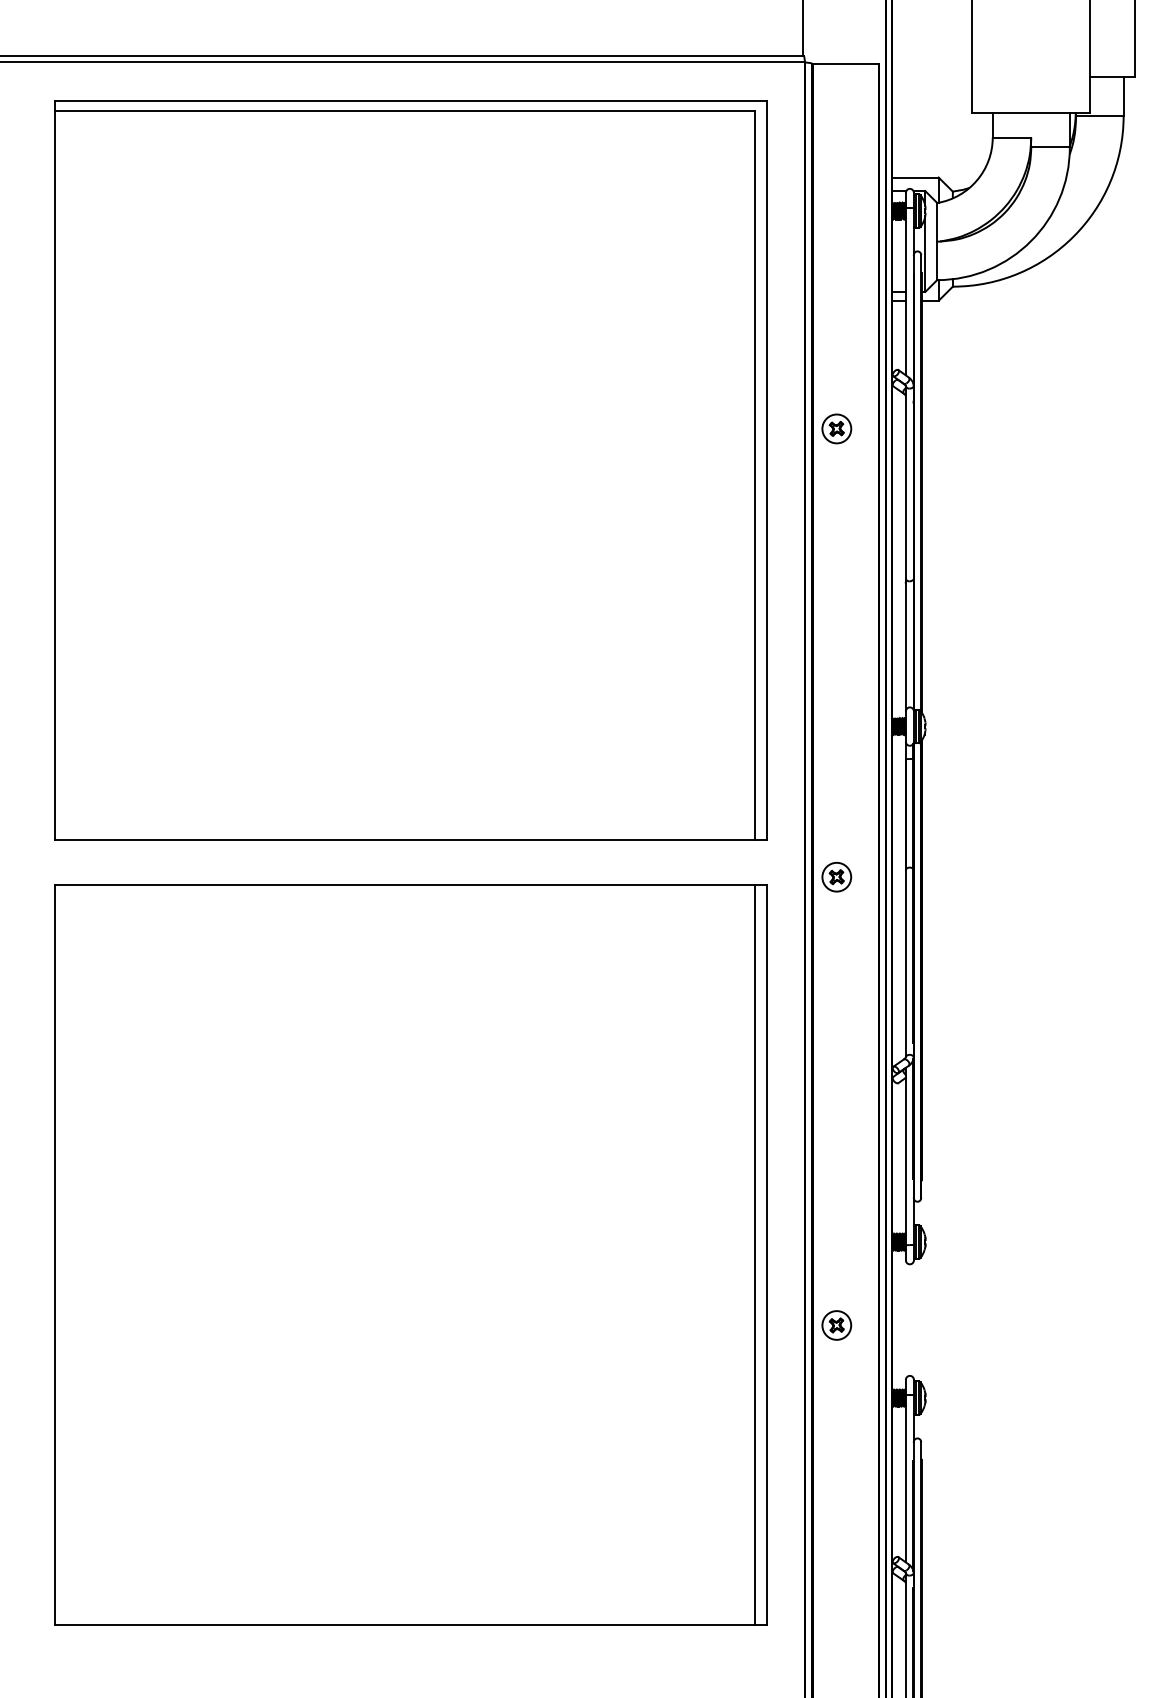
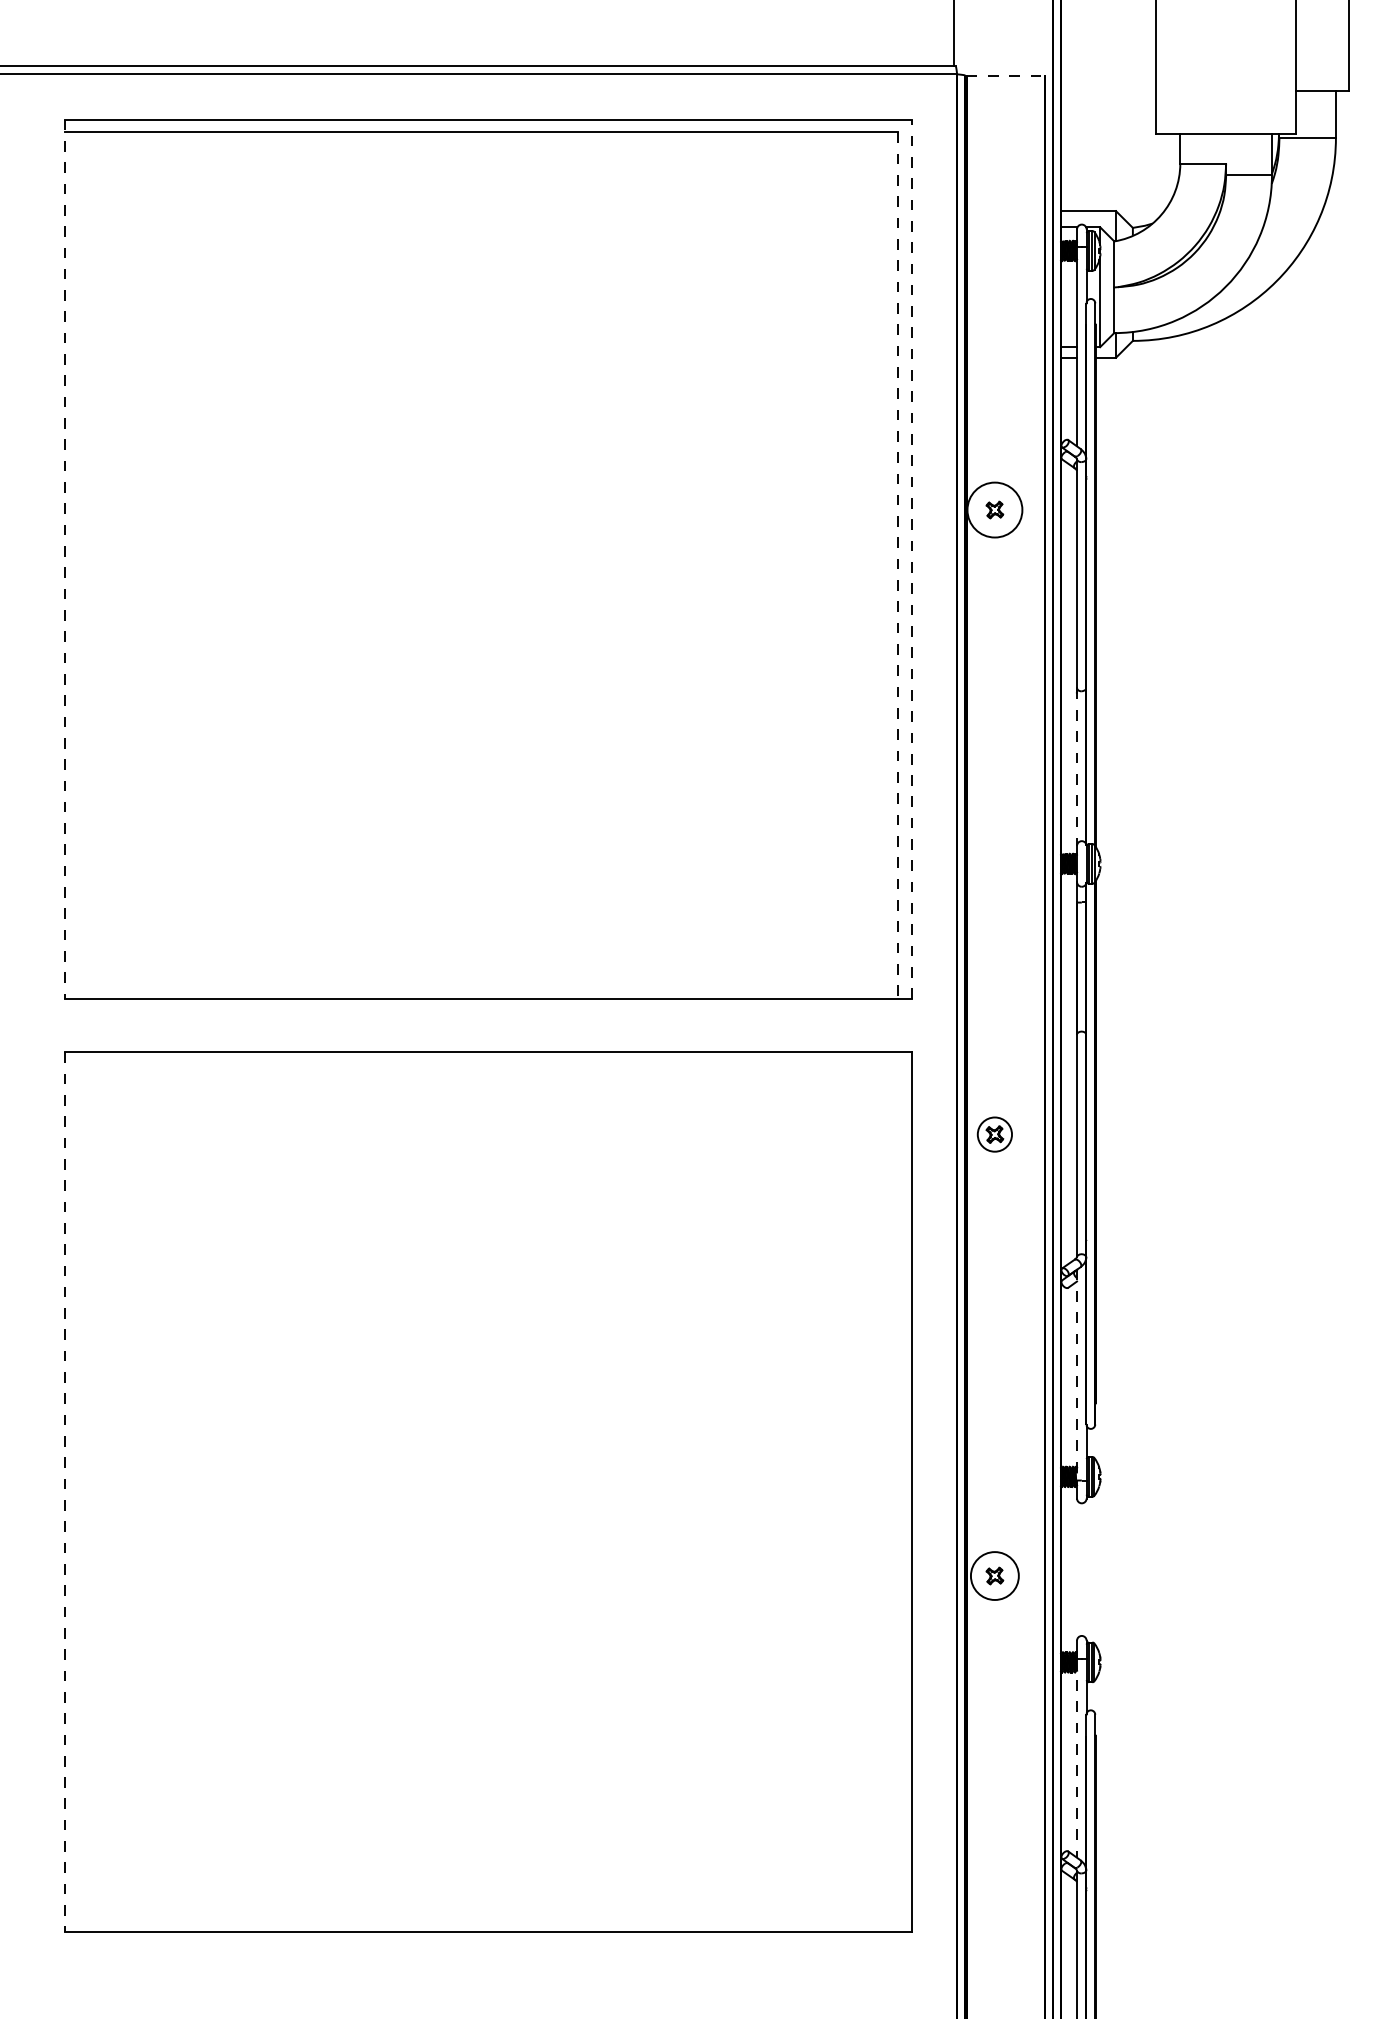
line: (846, 63) -> (1006, 75), solid -> dashed
circle: (836, 428) -> (994, 509), size x1.6
line: (55, 470) -> (65, 559), solid -> dashed
line: (766, 470) -> (911, 559), solid -> dashed
line: (755, 476) -> (898, 566), solid -> dashed
line: (905, 645) -> (1076, 767), solid -> dashed
part: (836, 876) -> (994, 1133), moved
line: (905, 1156) -> (1076, 1375), solid -> dashed
line: (55, 1254) -> (65, 1491), solid -> dashed
line: (755, 1254) -> (898, 1491), removed
circle: (836, 1325) -> (994, 1576), size x1.4
line: (905, 1478) -> (1076, 1757), solid -> dashed

